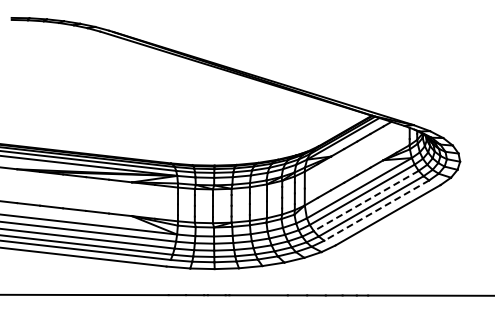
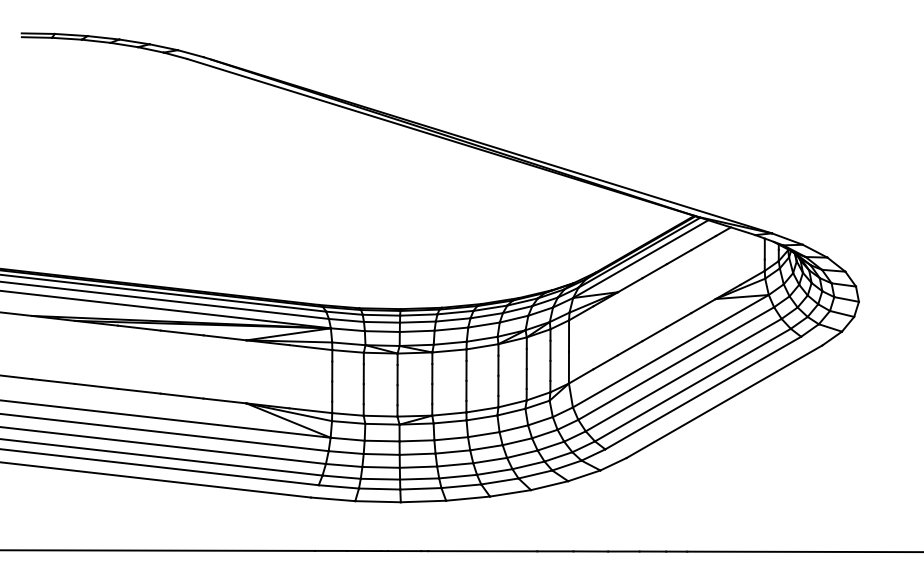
line: (365, 201) -> (682, 376), dashed -> solid
line: (376, 210) -> (702, 392), dashed -> solid

